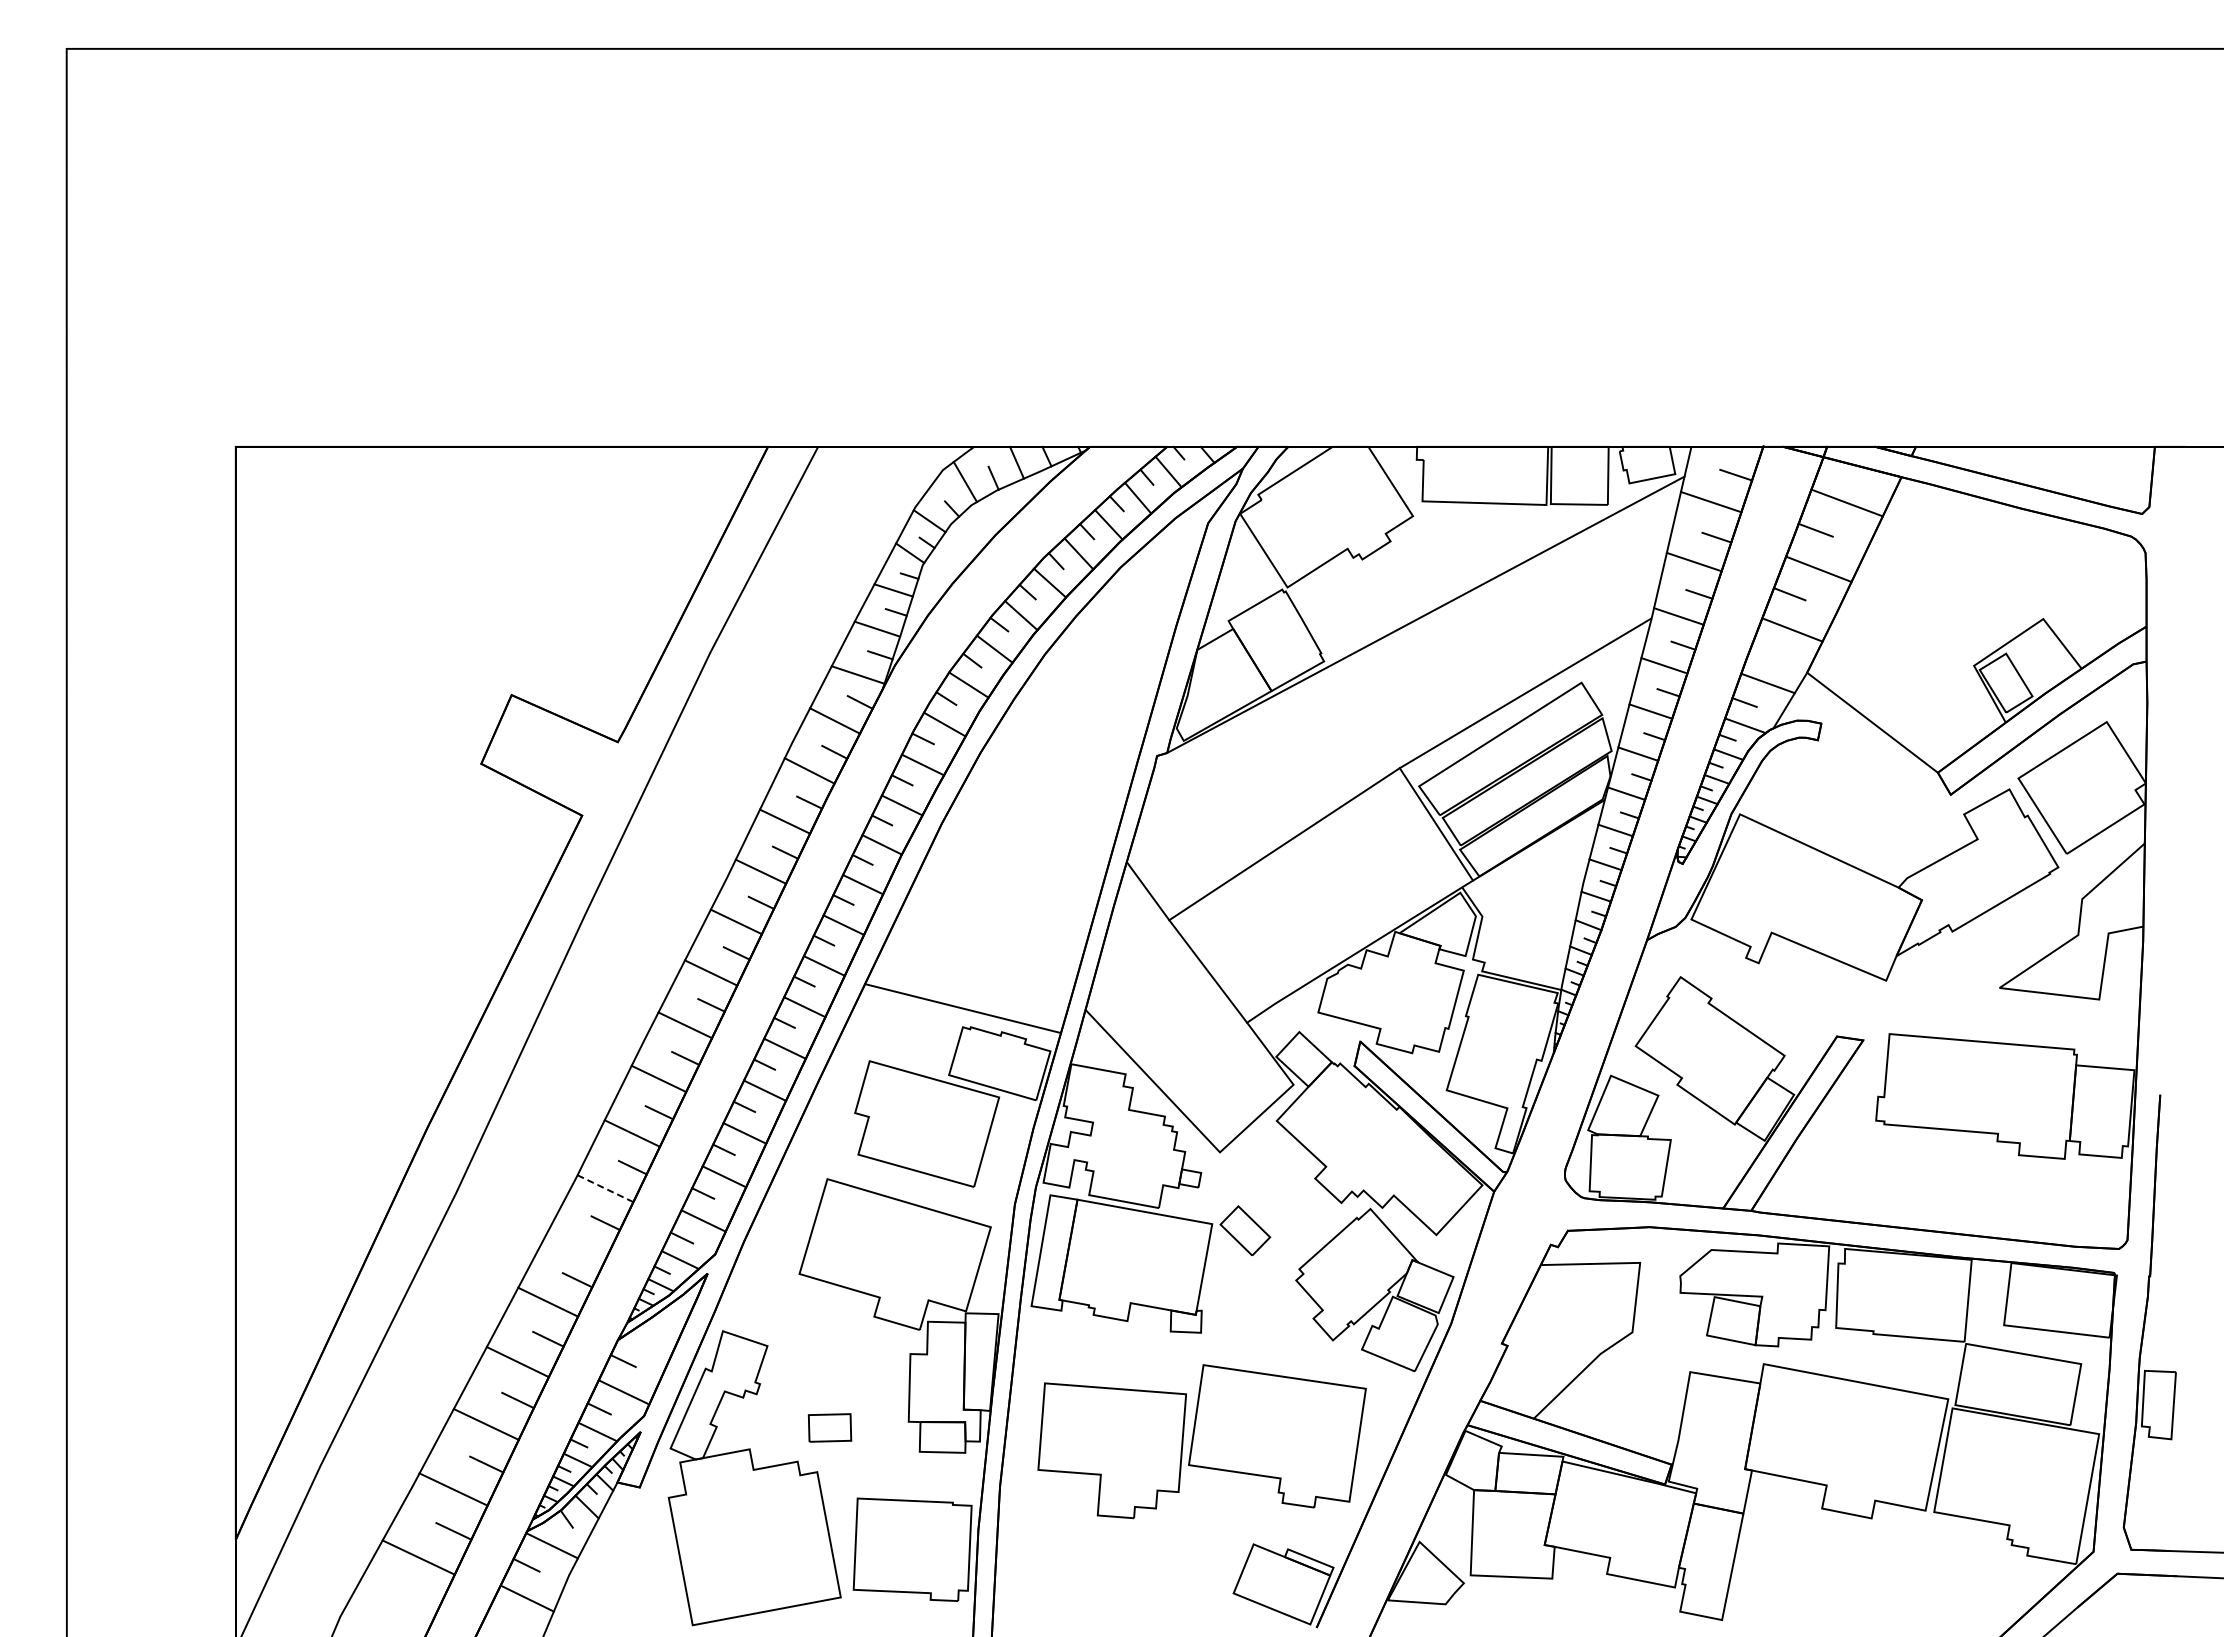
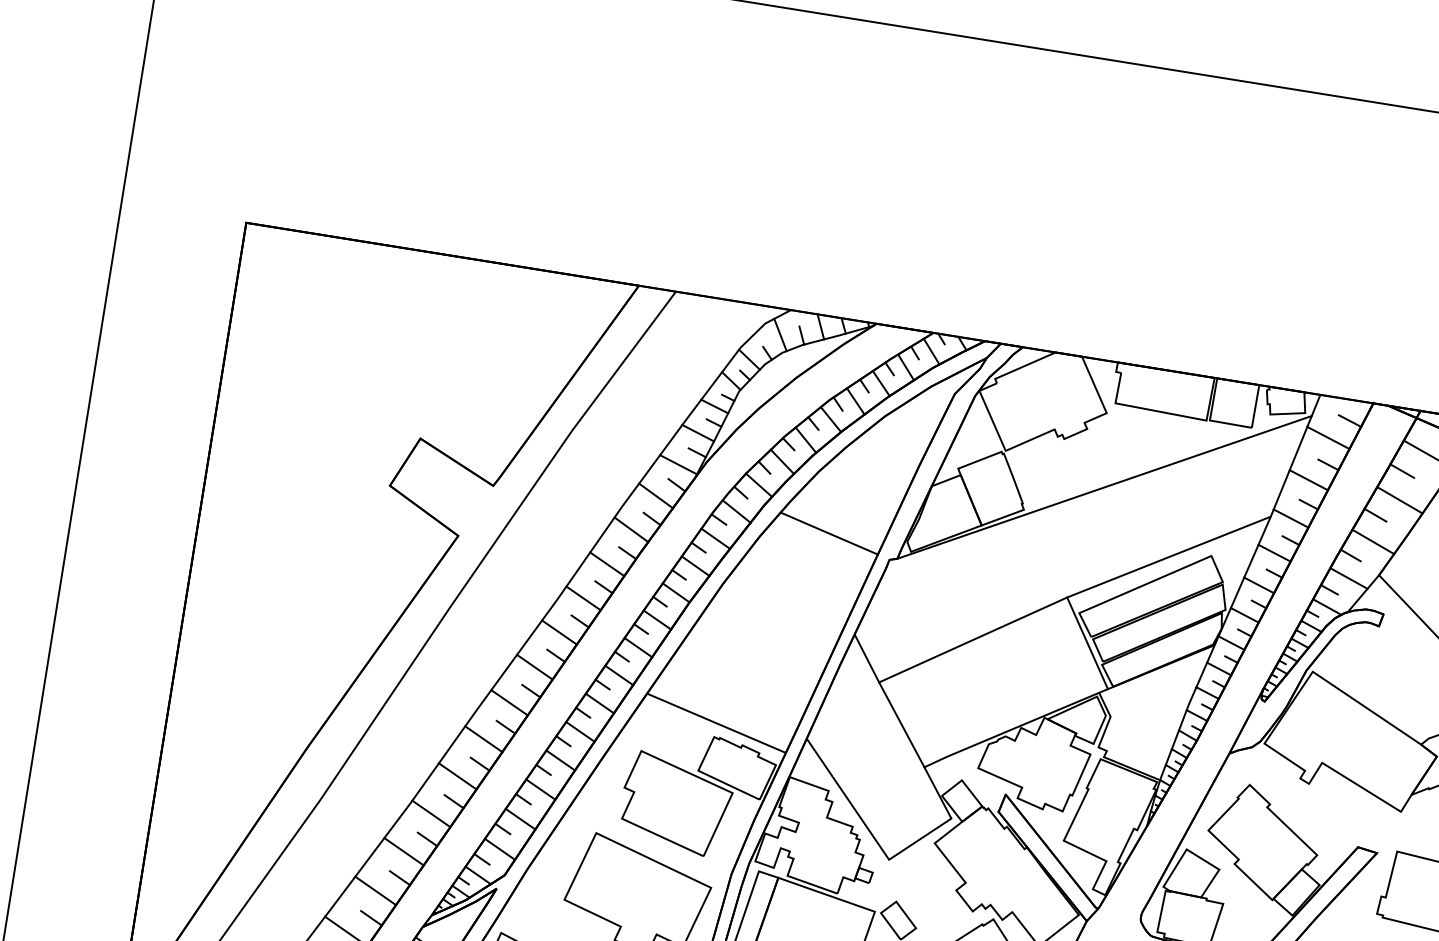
line: (1765, 652) -> (1350, 555), added
line: (1071, 733) -> (829, 533), added
line: (605, 1188) -> (431, 813), dashed -> solid
line: (577, 1244) -> (404, 851), added

